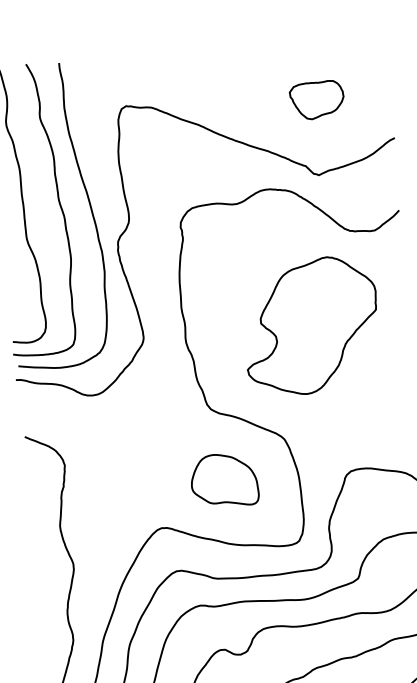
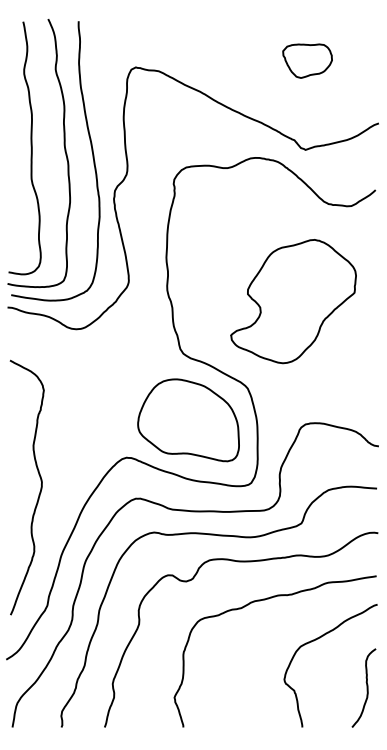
part: (317, 99) -> (307, 60), moved
part: (311, 326) -> (293, 301), moved
part: (224, 480) -> (188, 420), size x1.67

